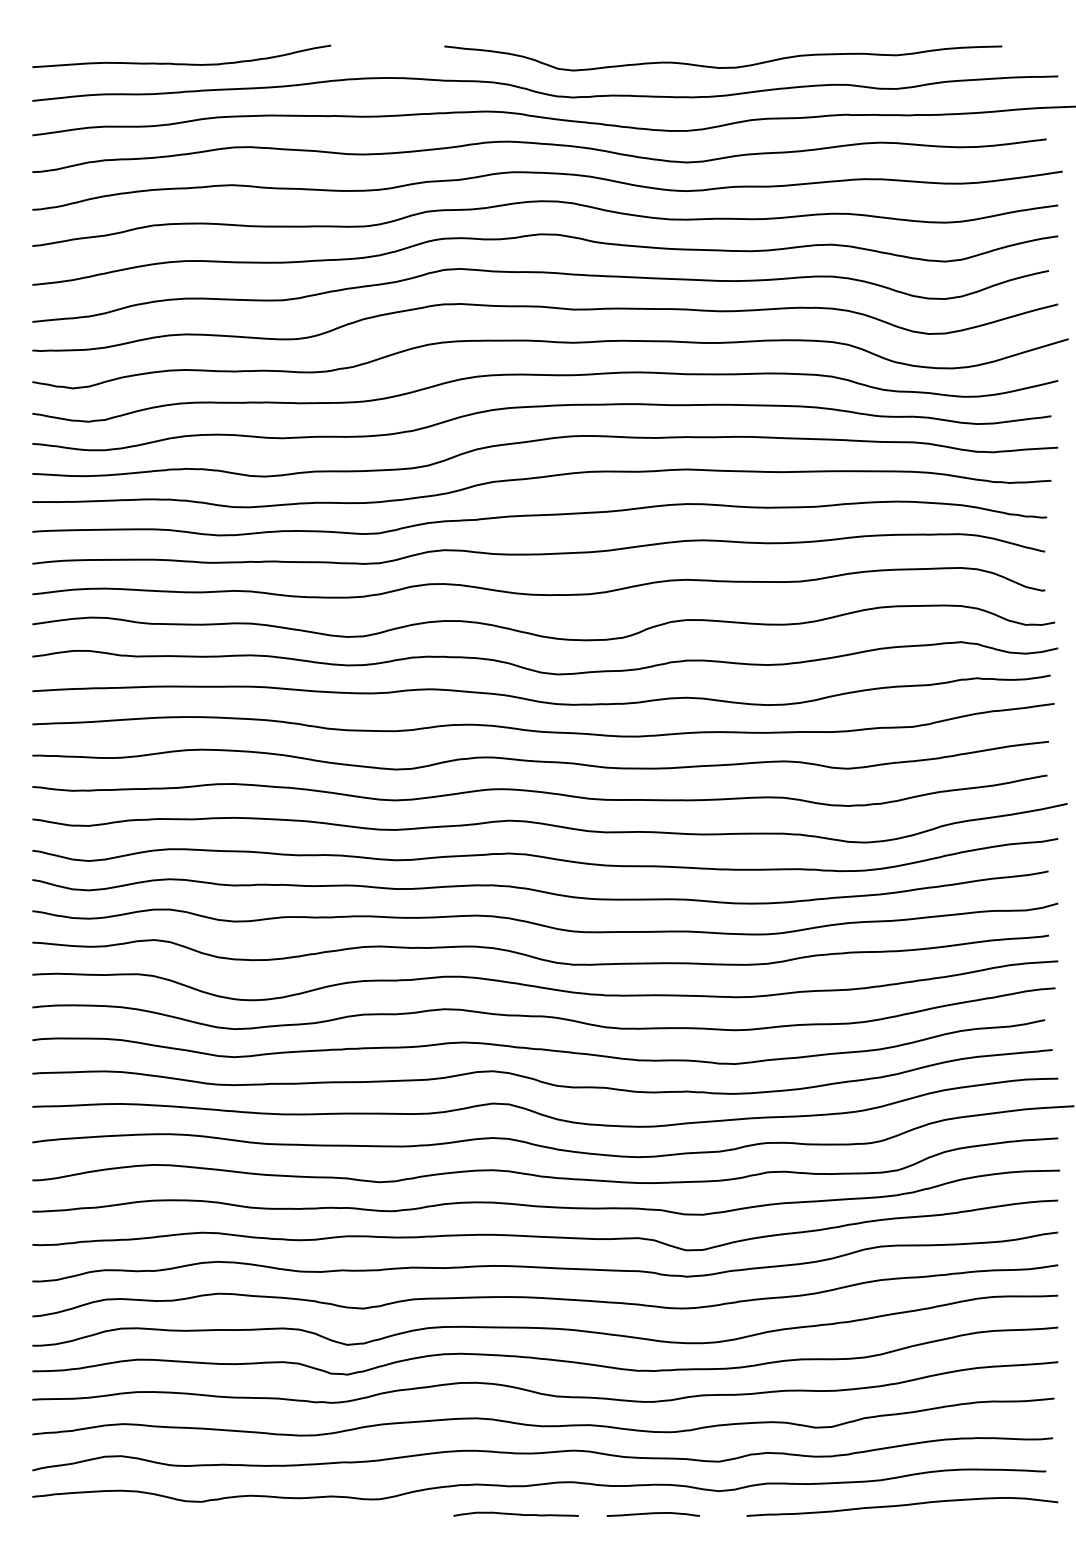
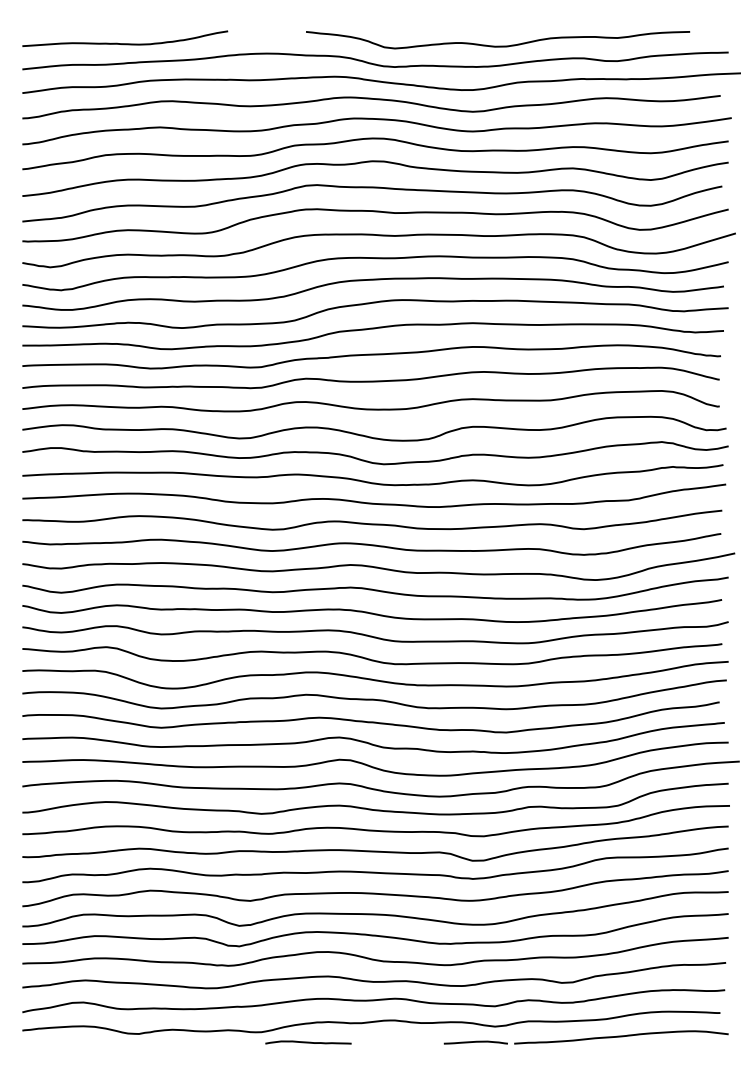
curve: (516, 1514) -> (308, 1042), moved
curve: (652, 1514) -> (475, 1042), moved

